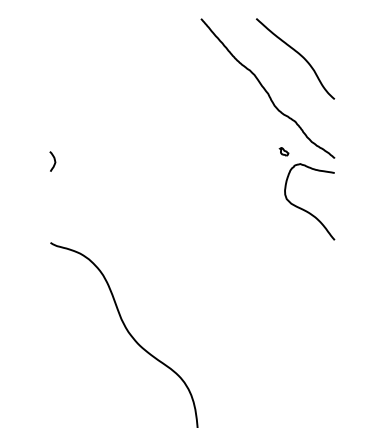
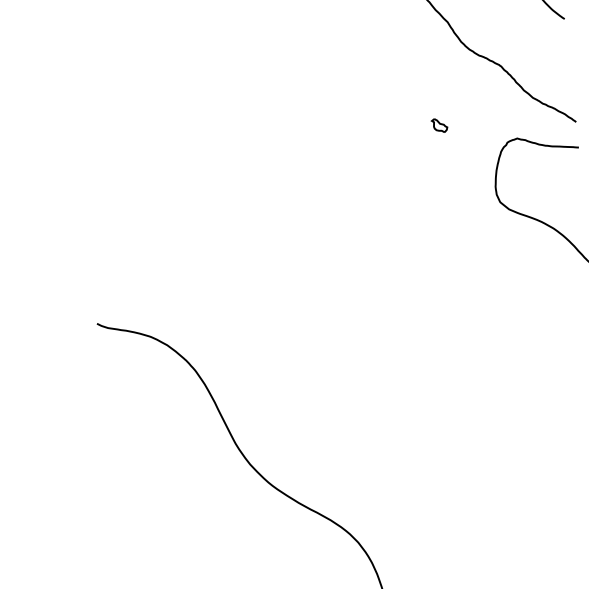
part: (283, 151) -> (438, 125), moved
curve: (54, 161) -> (88, 181), removed

